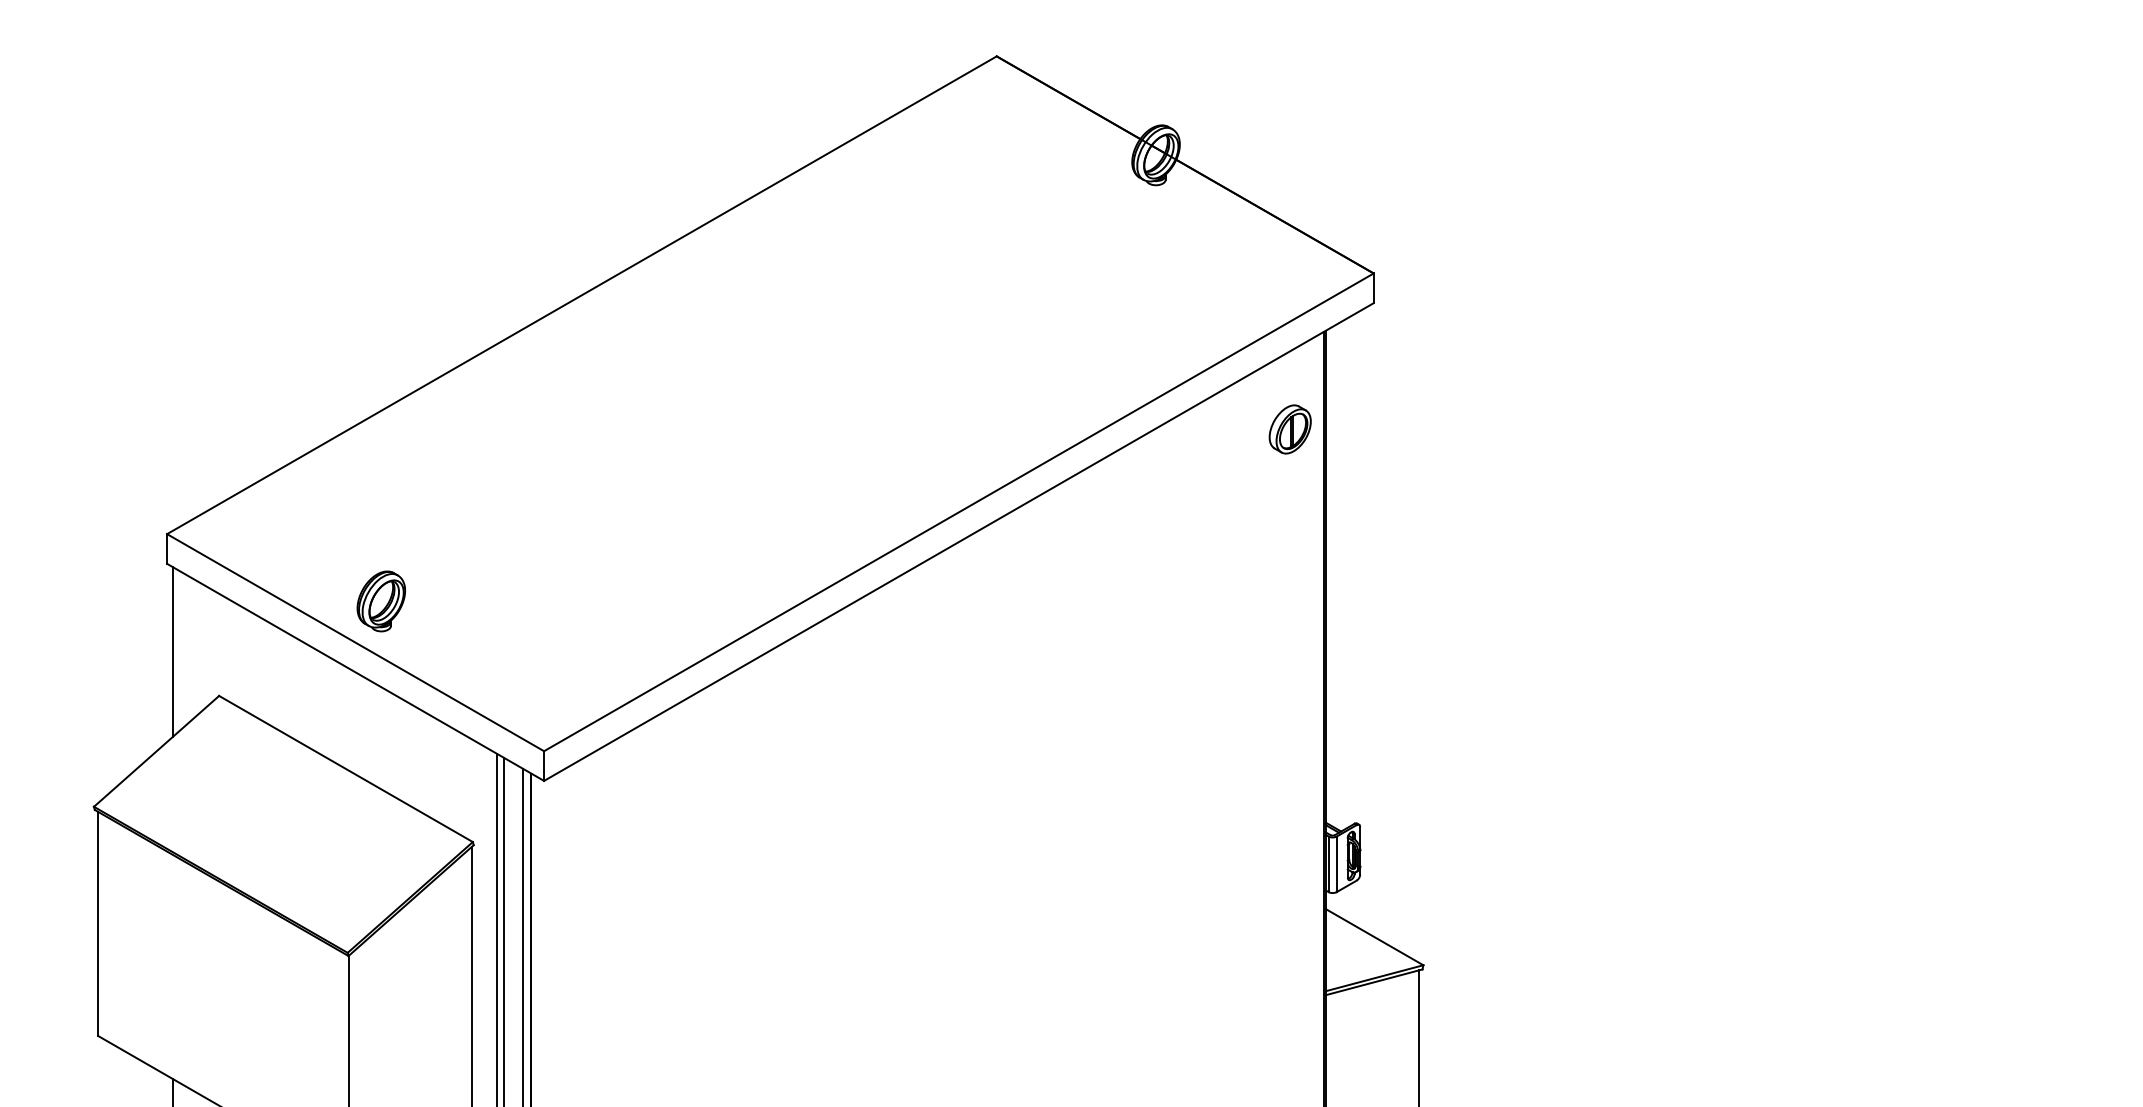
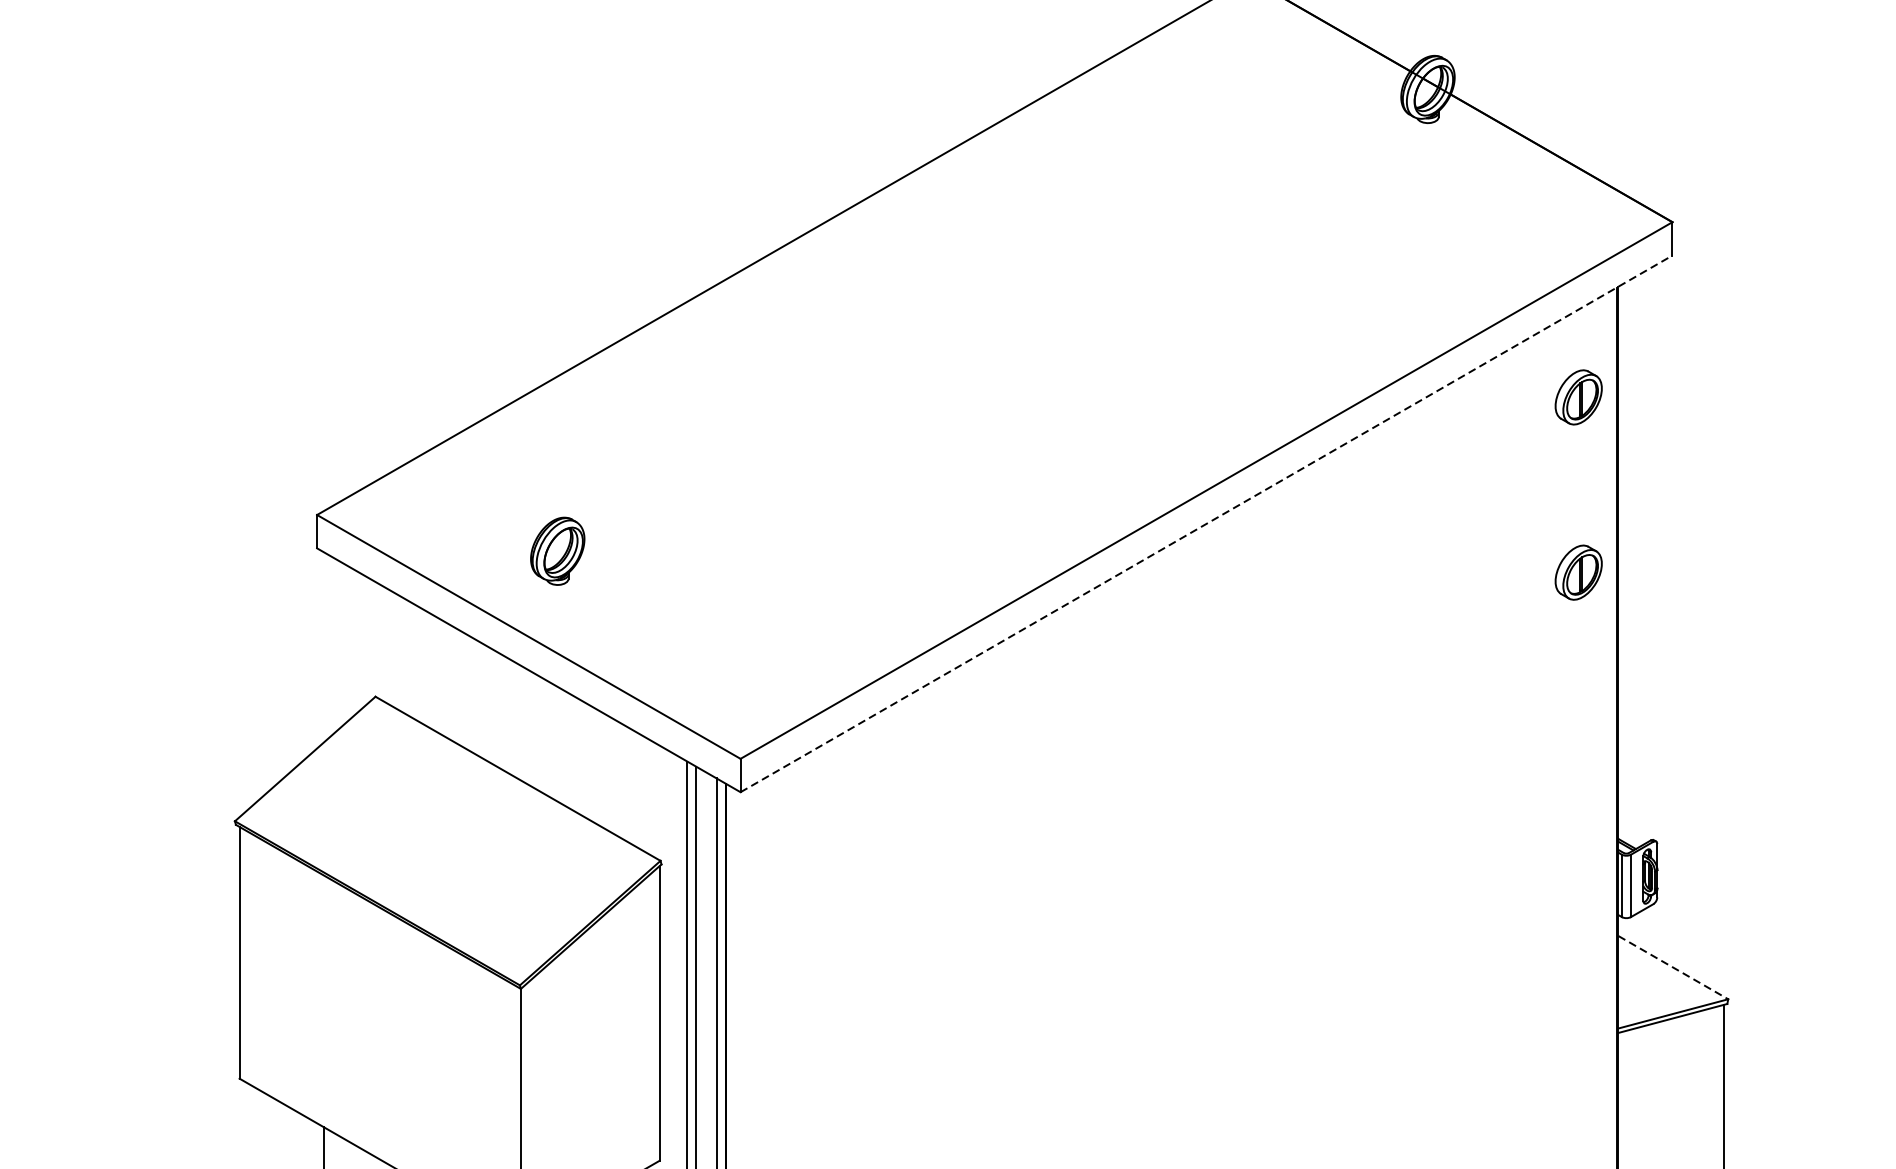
line: (958, 542) -> (1206, 524), solid -> dashed
part: (1289, 585) -> (1577, 572), added
part: (380, 601) -> (556, 551), moved
line: (173, 651) -> (324, 646), removed
line: (1374, 937) -> (1673, 968), solid -> dashed

